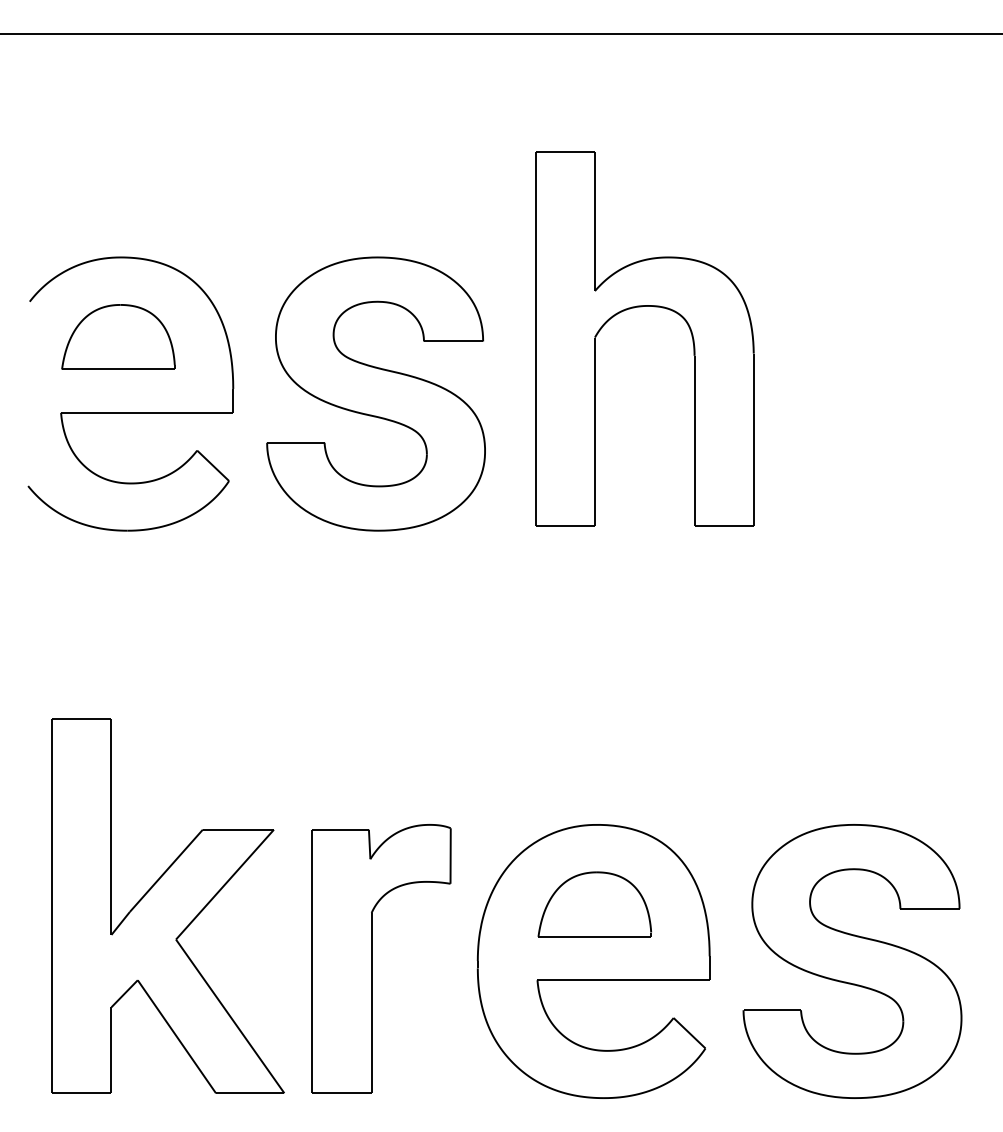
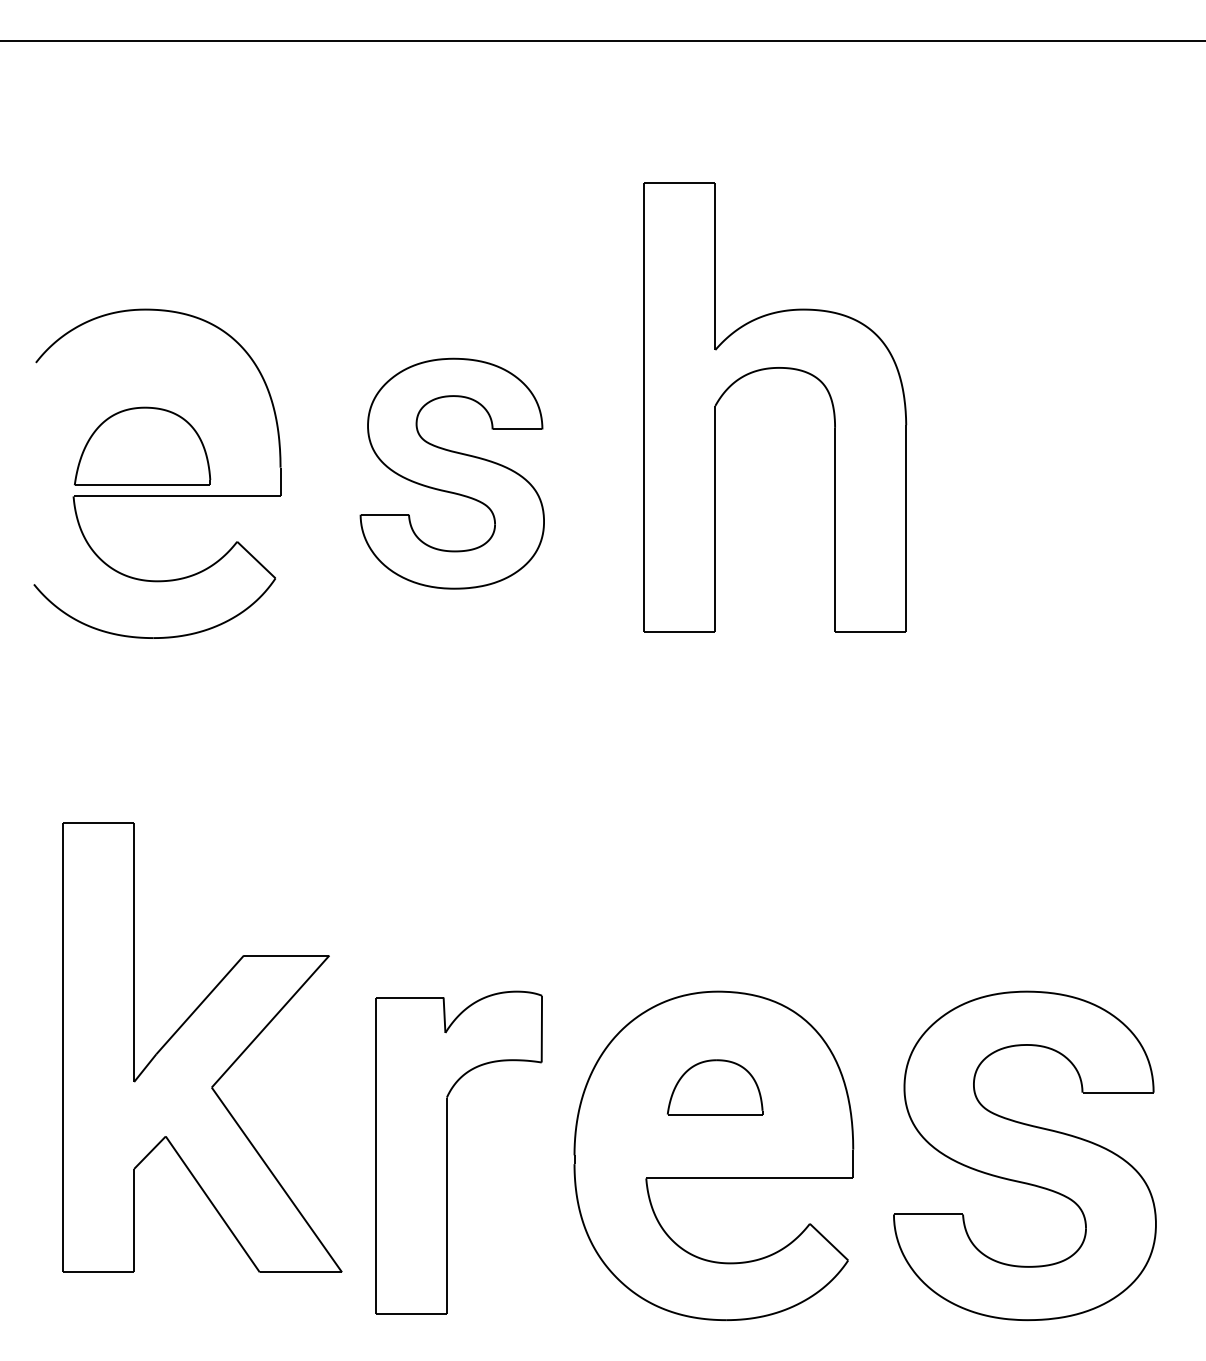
part: (118, 336) -> (142, 445), moved
part: (376, 393) -> (452, 473), size x0.7
part: (594, 903) -> (714, 1086), size x0.7
part: (168, 906) -> (202, 1047), moved

